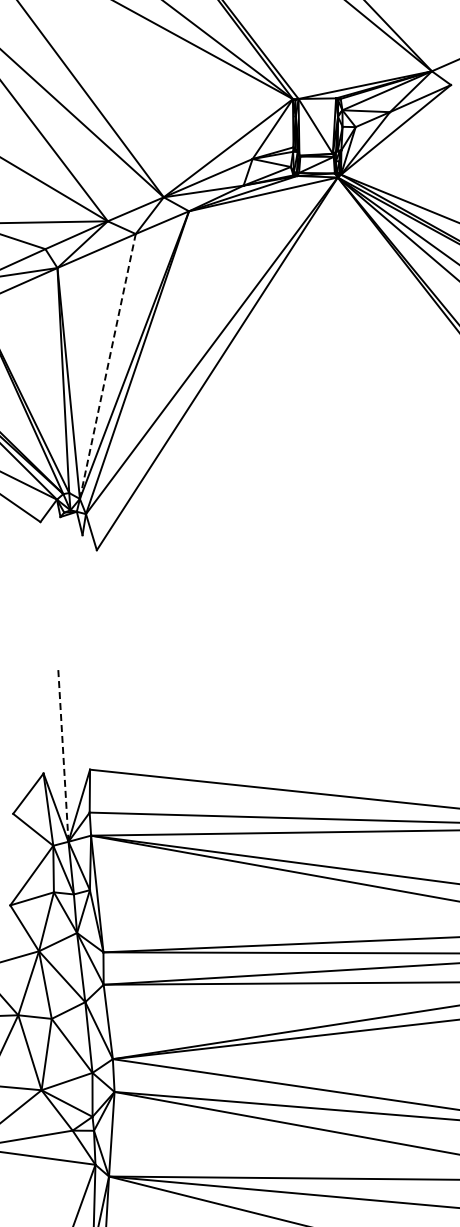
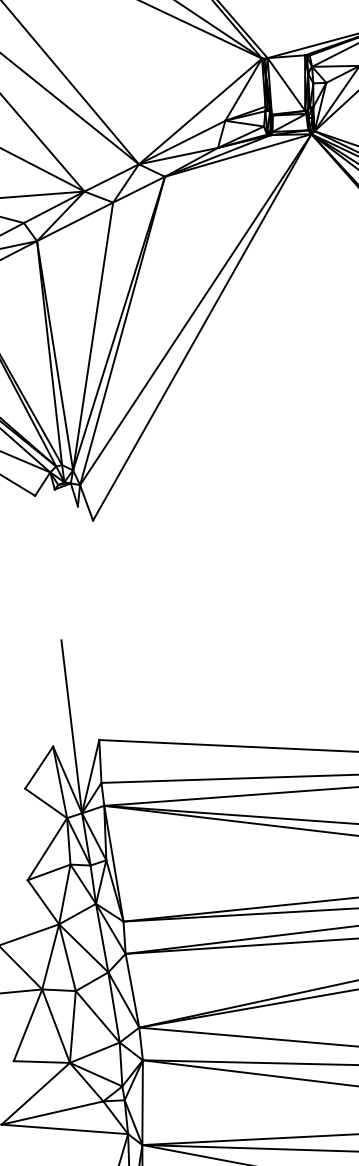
line: (107, 365) -> (92, 335), dashed -> solid
line: (63, 754) -> (71, 726), dashed -> solid

